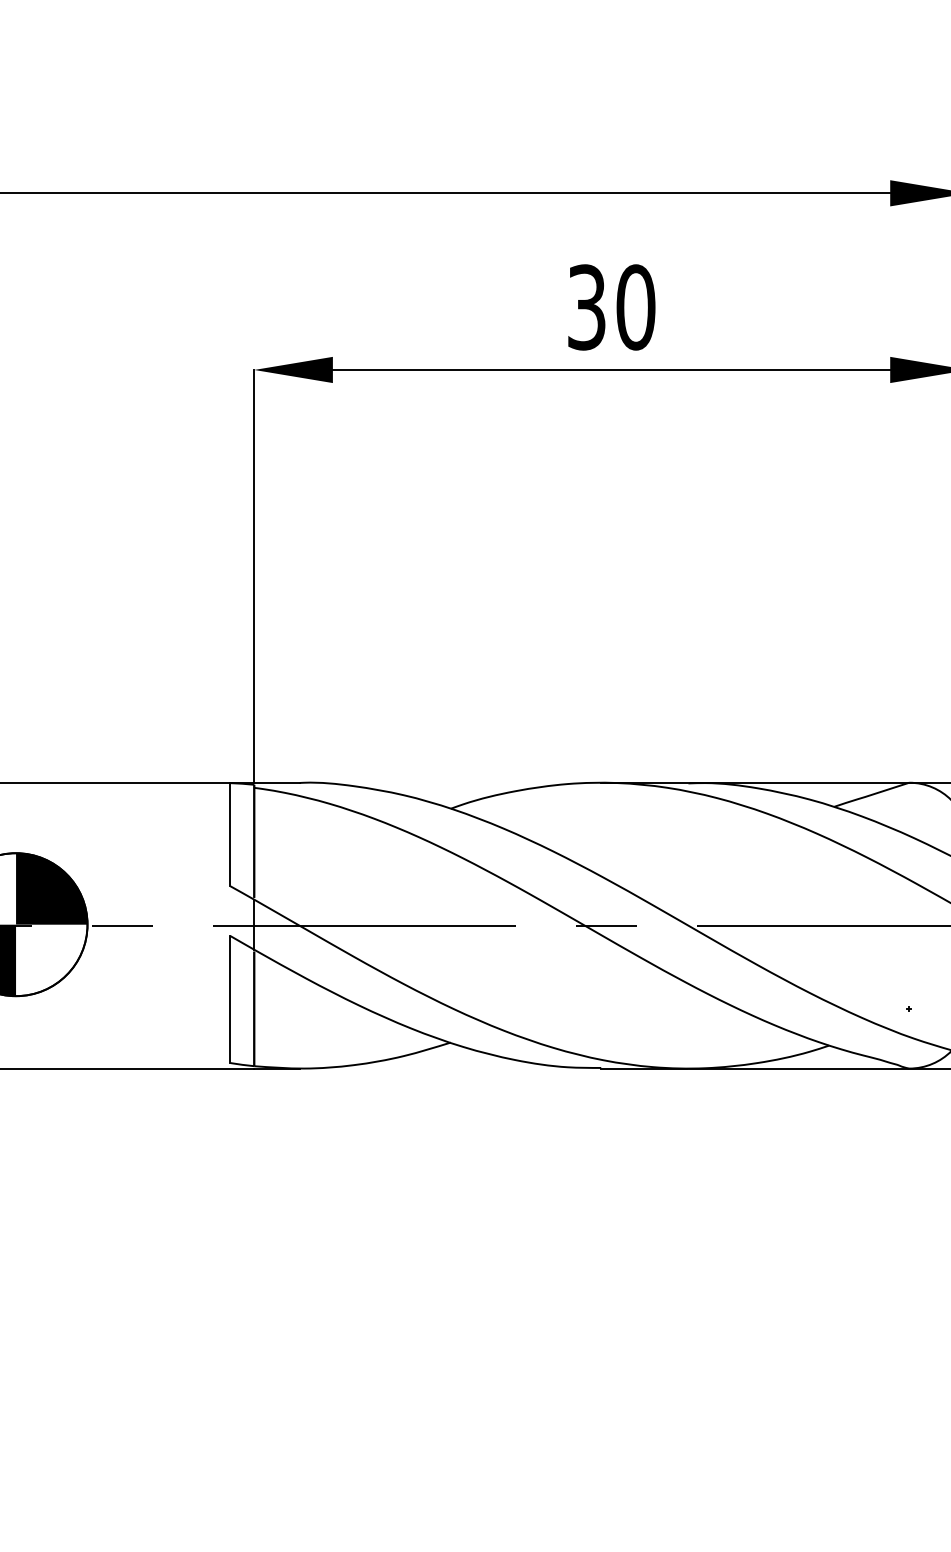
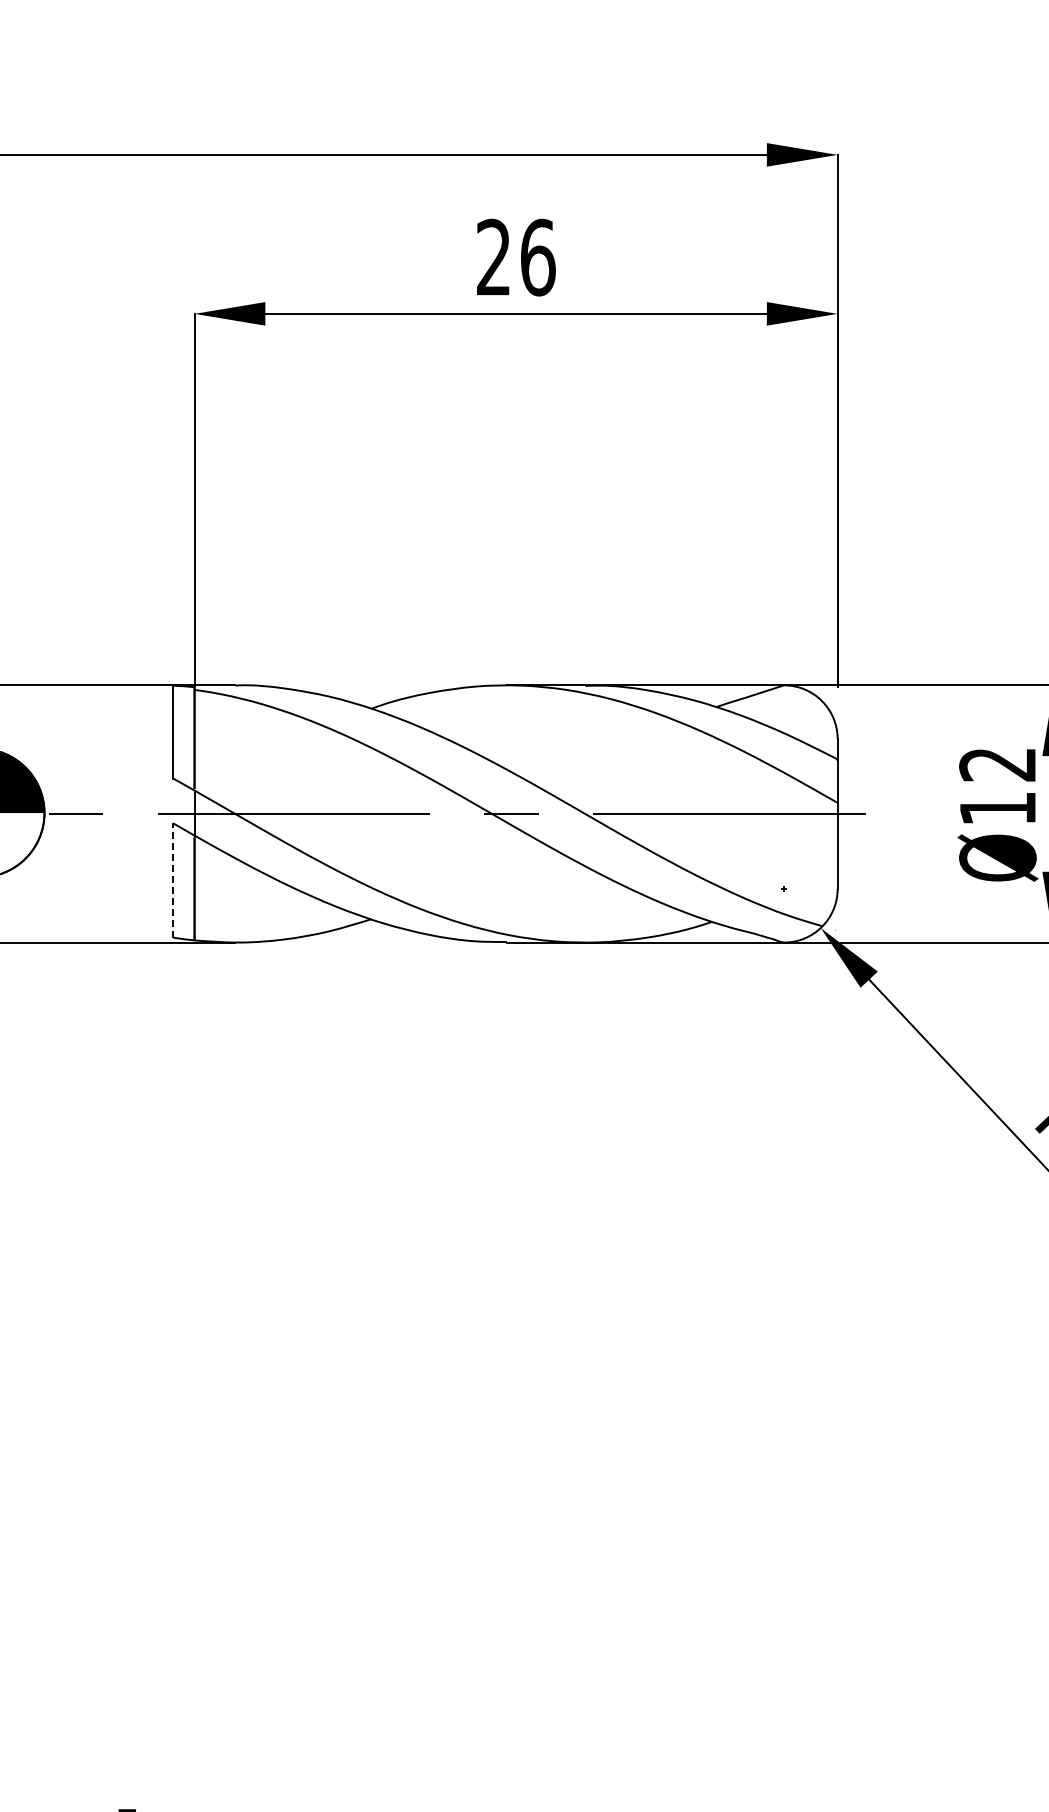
text: (611, 307) -> (516, 257), 30 -> 26
line: (230, 998) -> (173, 879), solid -> dashed

